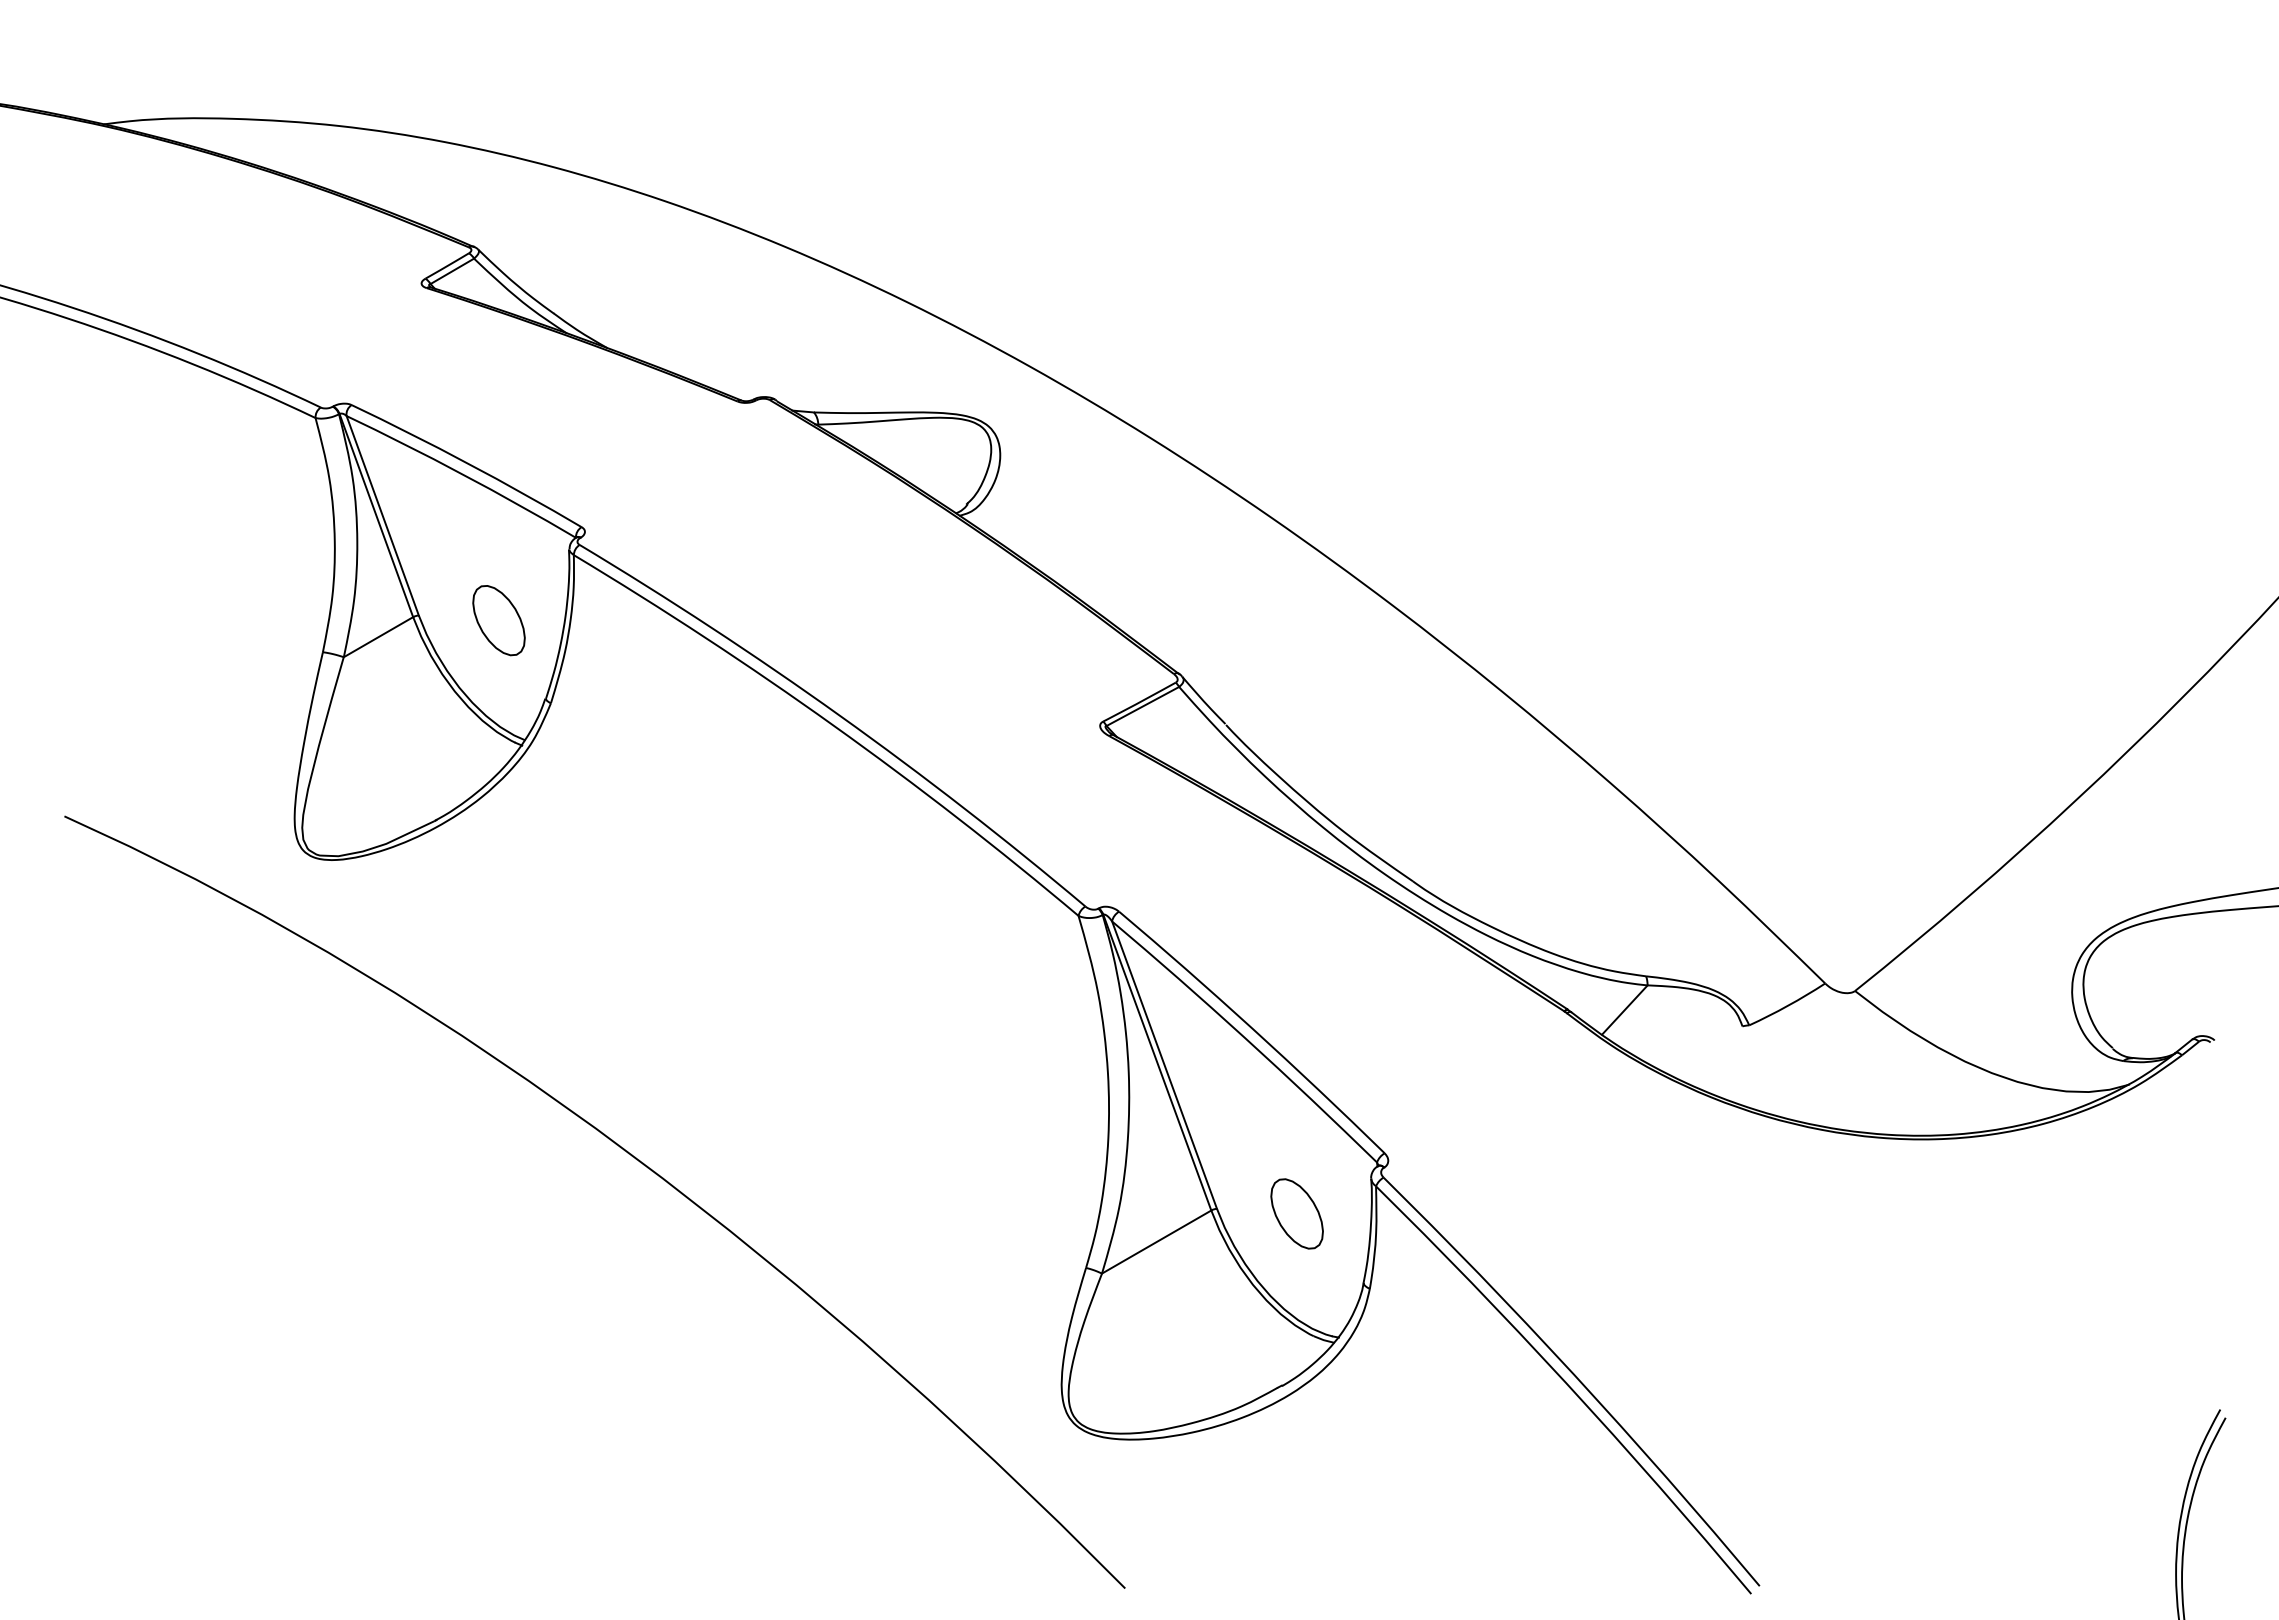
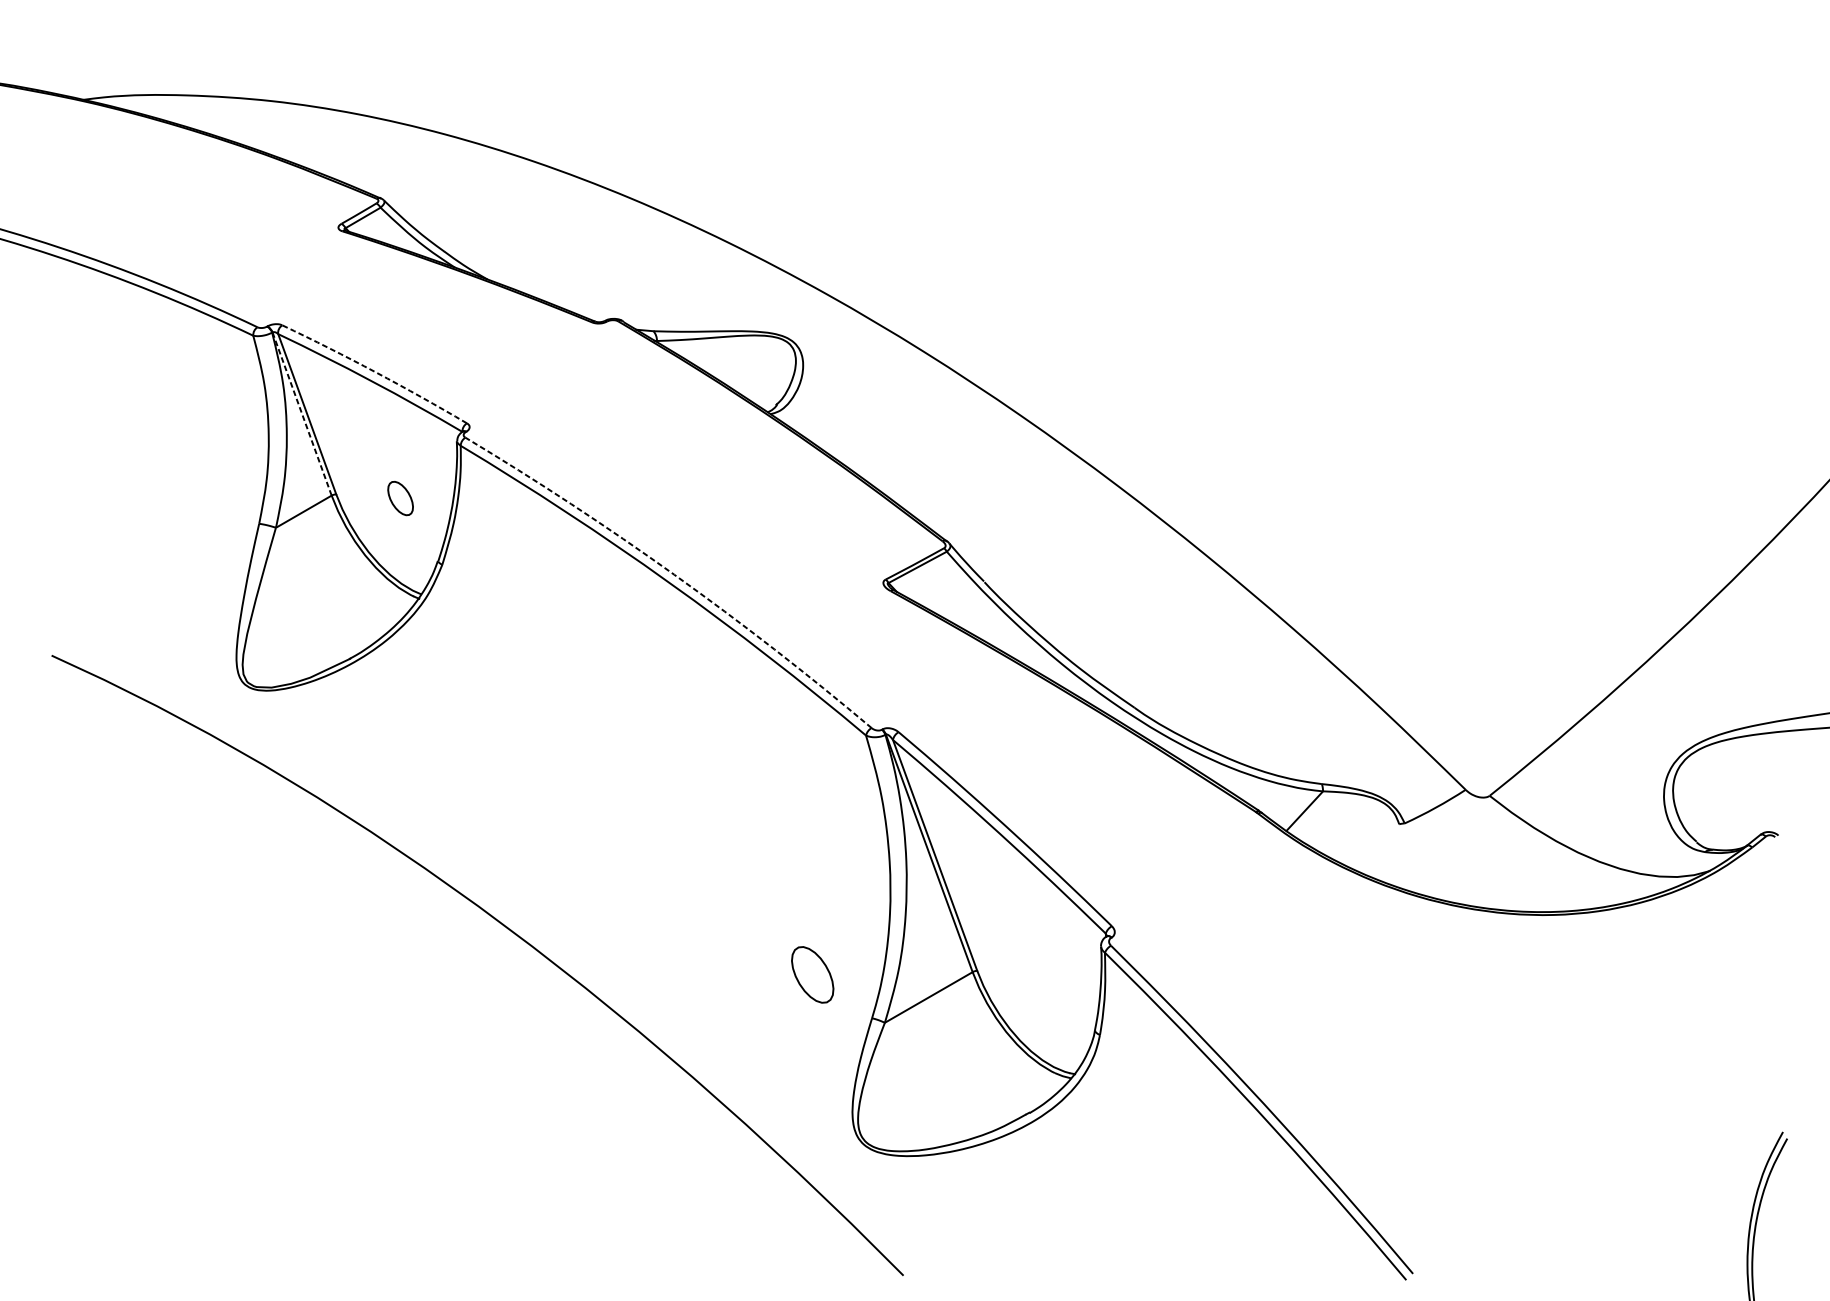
arc: (468, 463) -> (376, 372), solid -> dashed
line: (376, 516) -> (302, 414), solid -> dashed
part: (498, 620) -> (400, 498), size x0.6
arc: (839, 715) -> (674, 574), solid -> dashed
part: (1296, 1213) -> (812, 974), moved

